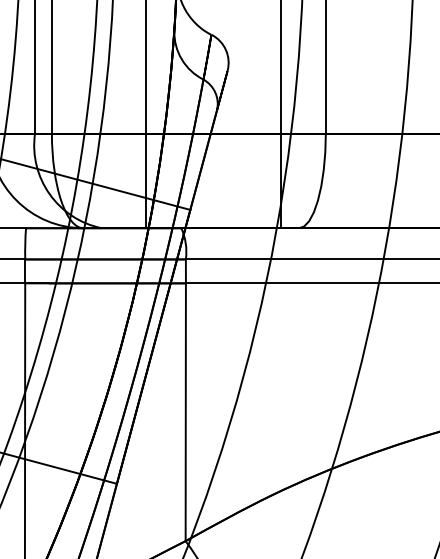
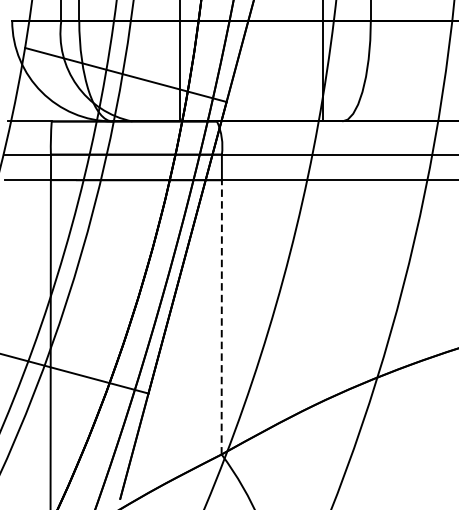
line: (185, 412) -> (221, 317), solid -> dashed

